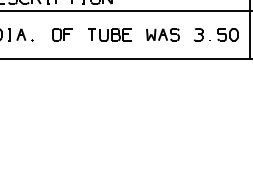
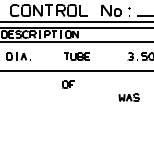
part: (62, 34) -> (68, 84), moved
part: (161, 34) -> (128, 97), moved

